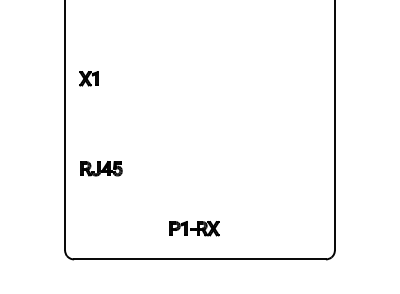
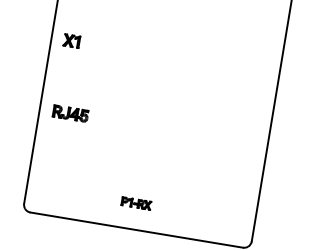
part: (88, 78) -> (71, 40), moved
part: (101, 168) -> (70, 113), moved
part: (194, 228) -> (136, 203), size x0.7

